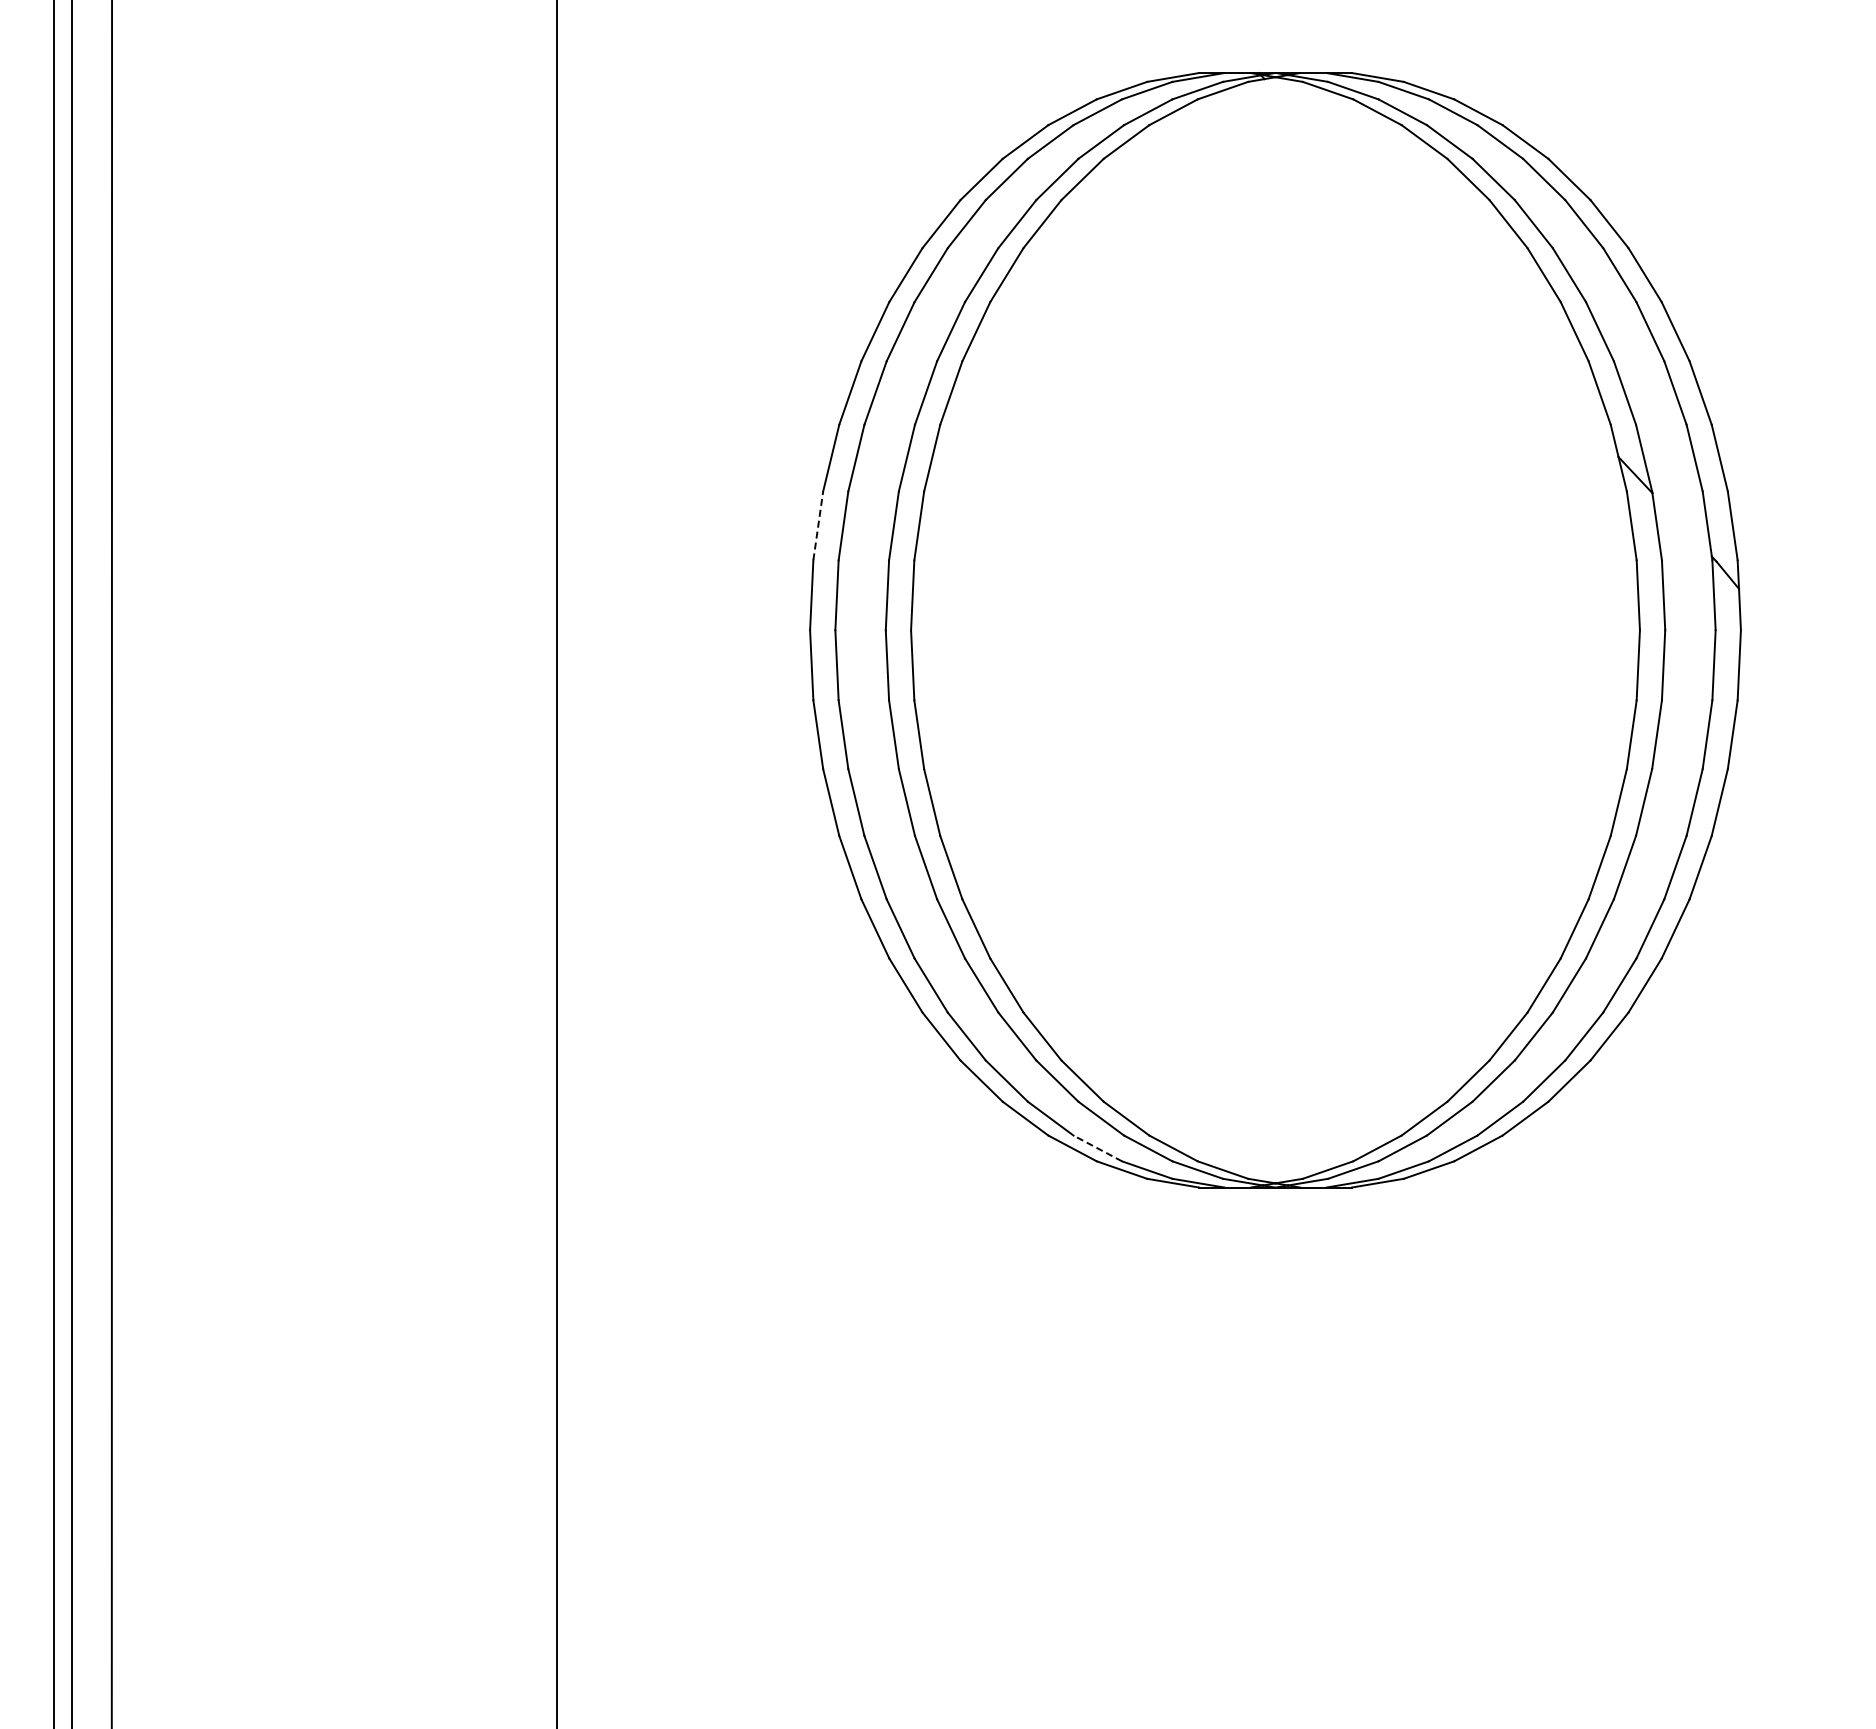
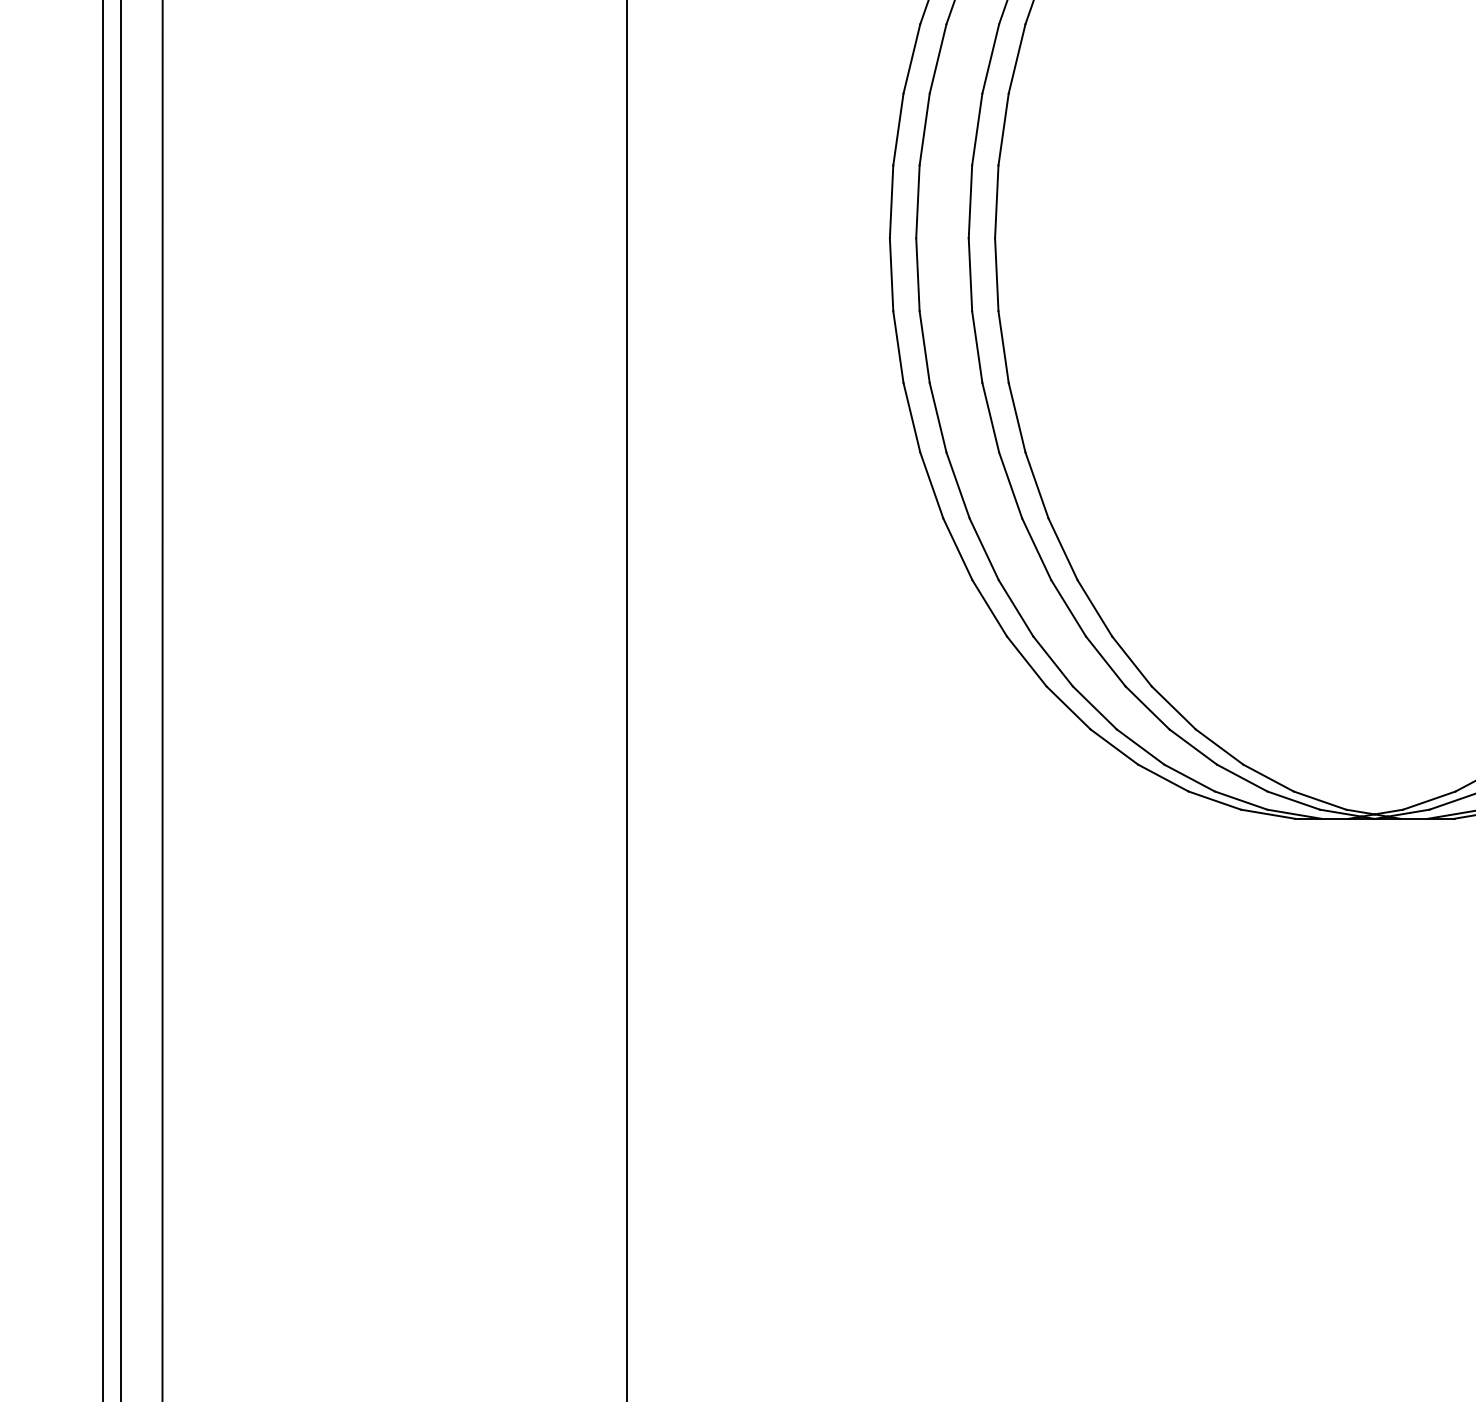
line: (818, 525) -> (898, 129), dashed -> solid
line: (1097, 1148) -> (1189, 778), dashed -> solid

